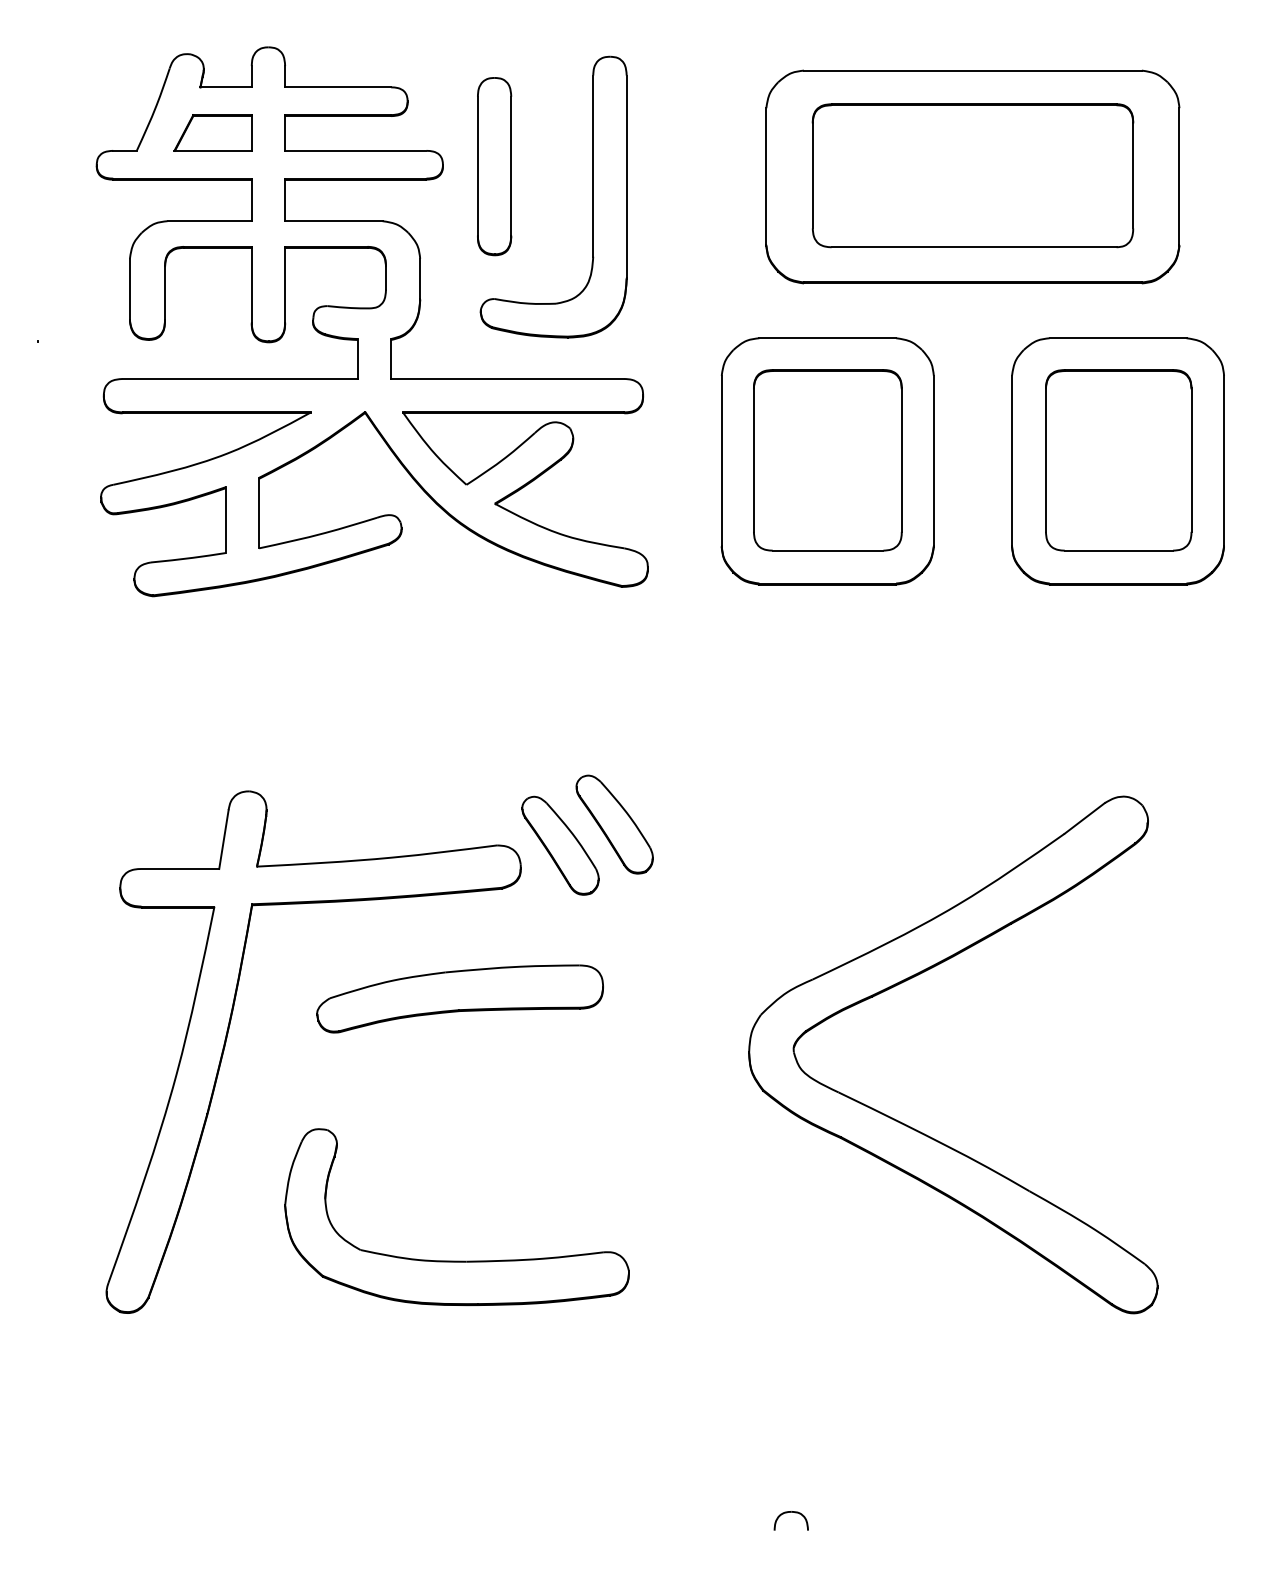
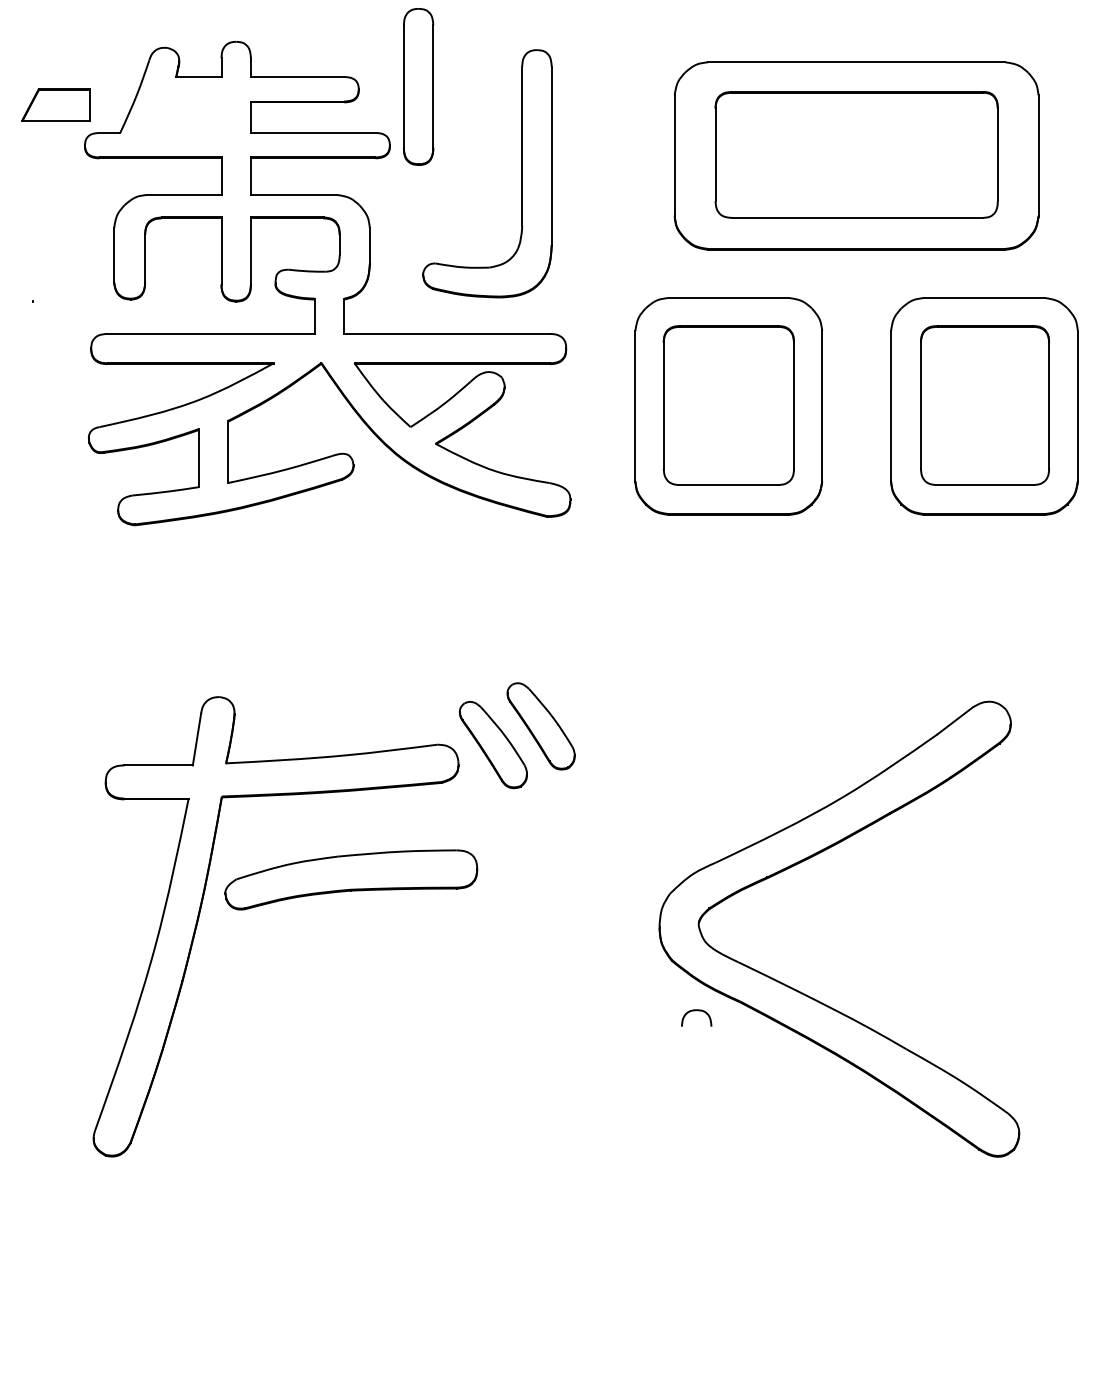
part: (212, 132) -> (55, 104), moved
part: (494, 166) -> (418, 86), moved
part: (459, 998) -> (350, 879), moved
part: (456, 1260) -> (401, 1110), removed
part: (787, 1513) -> (693, 1011), moved

